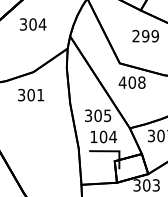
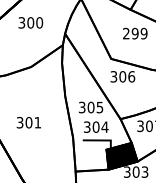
text: (42, 24) -> (39, 22), 304 -> 300
text: (131, 82) -> (122, 76), 408 -> 306
text: (31, 94) -> (29, 122), moved
text: (93, 136) -> (86, 126), 104 -> 304
fill: (131, 168) -> (122, 156), added

